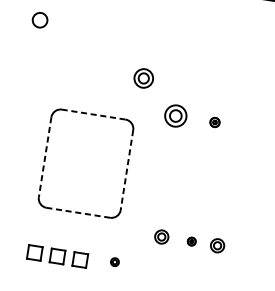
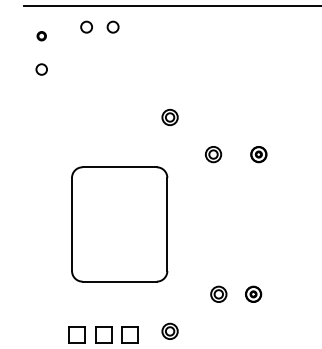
circle: (39, 20) -> (41, 69), size x0.62
part: (143, 78) -> (169, 117), size x0.71
line: (93, 114) -> (119, 167), dashed -> solid
part: (176, 116) -> (213, 154), size x0.62
part: (214, 122) -> (258, 154), size x1.43
line: (45, 157) -> (72, 224), dashed -> solid
line: (127, 170) -> (167, 224), dashed -> solid
line: (78, 212) -> (119, 281), dashed -> solid
part: (191, 240) -> (253, 293), size x1.67
part: (217, 245) -> (283, 293), removed
part: (114, 261) -> (169, 330), size x1.67

